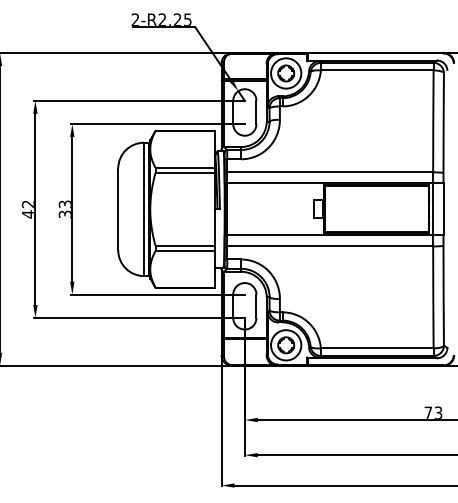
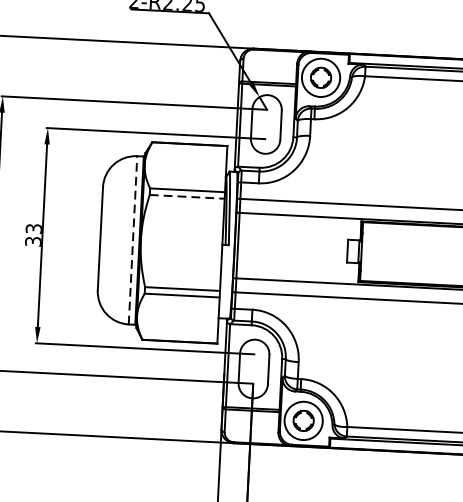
line: (185, 172) -> (187, 196), solid -> dashed
line: (144, 209) -> (133, 240), solid -> dashed

